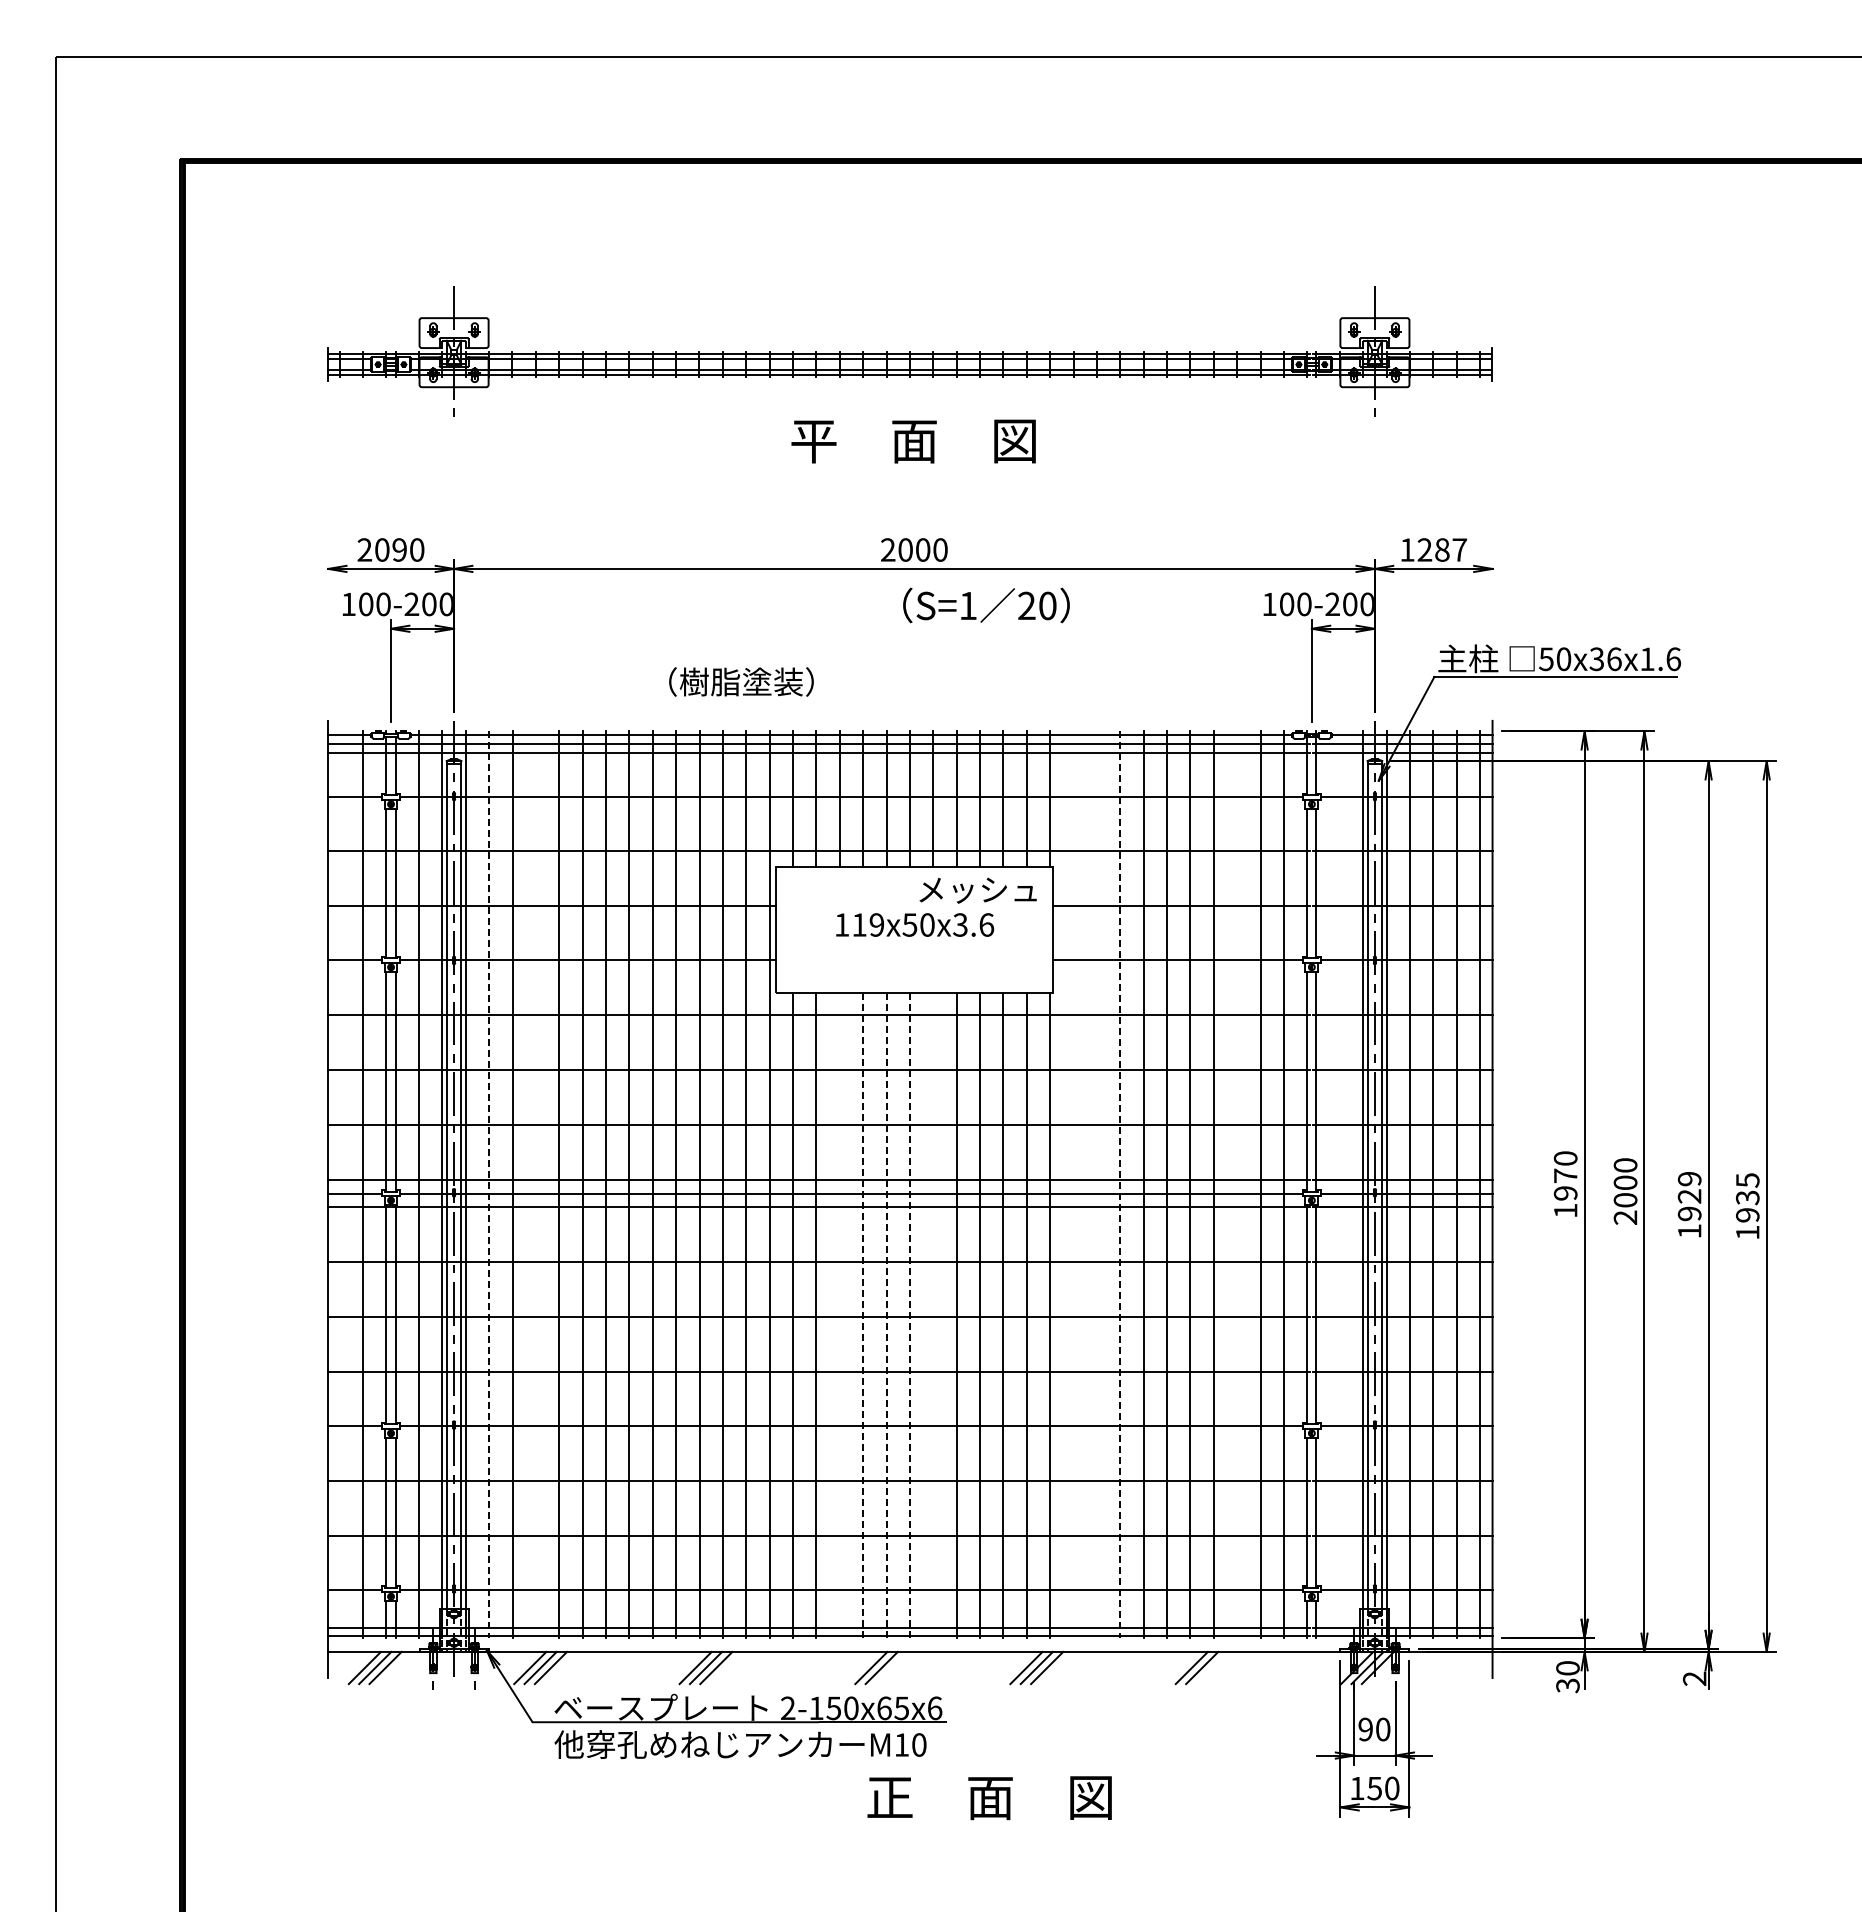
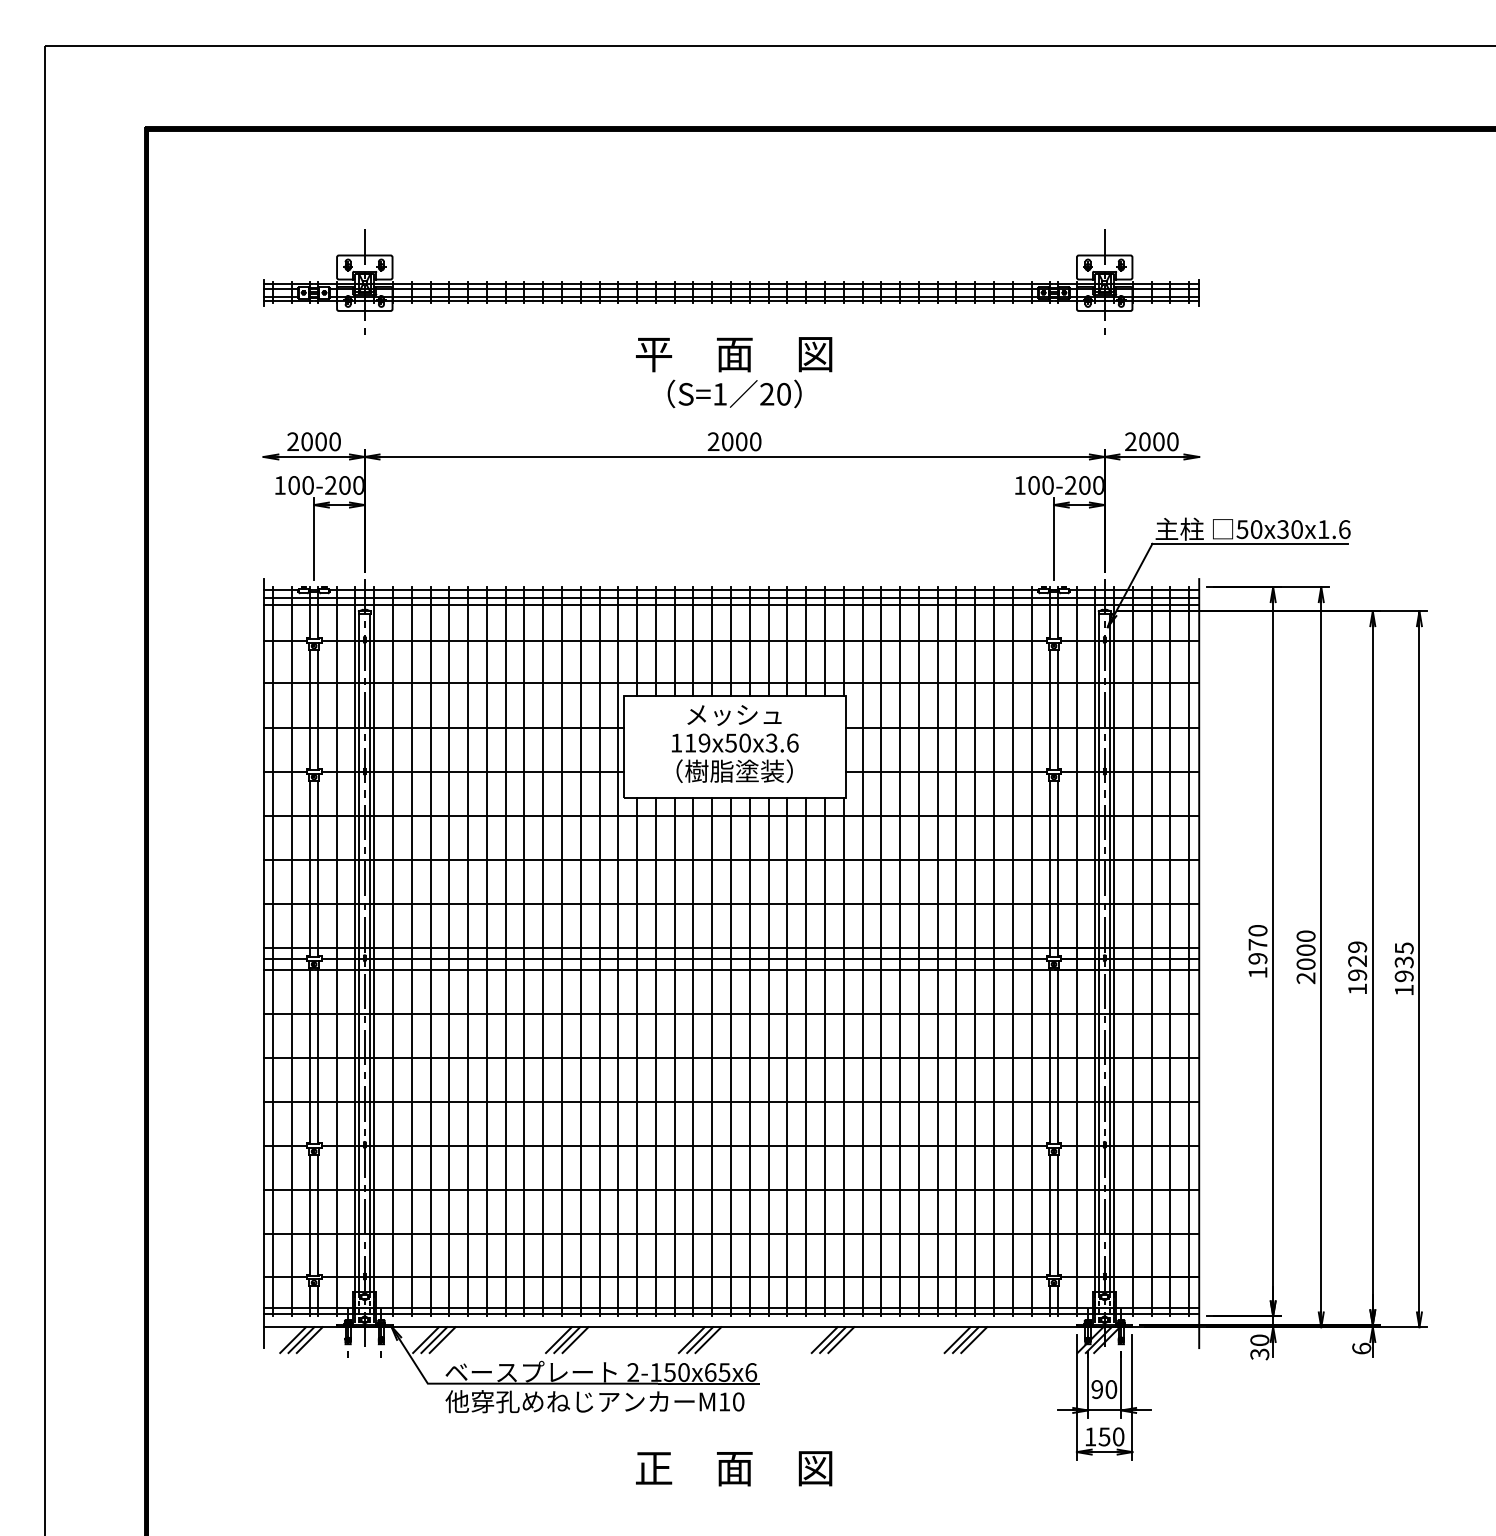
text: (399, 549) -> (320, 441), 2090 -> 2000
text: (1433, 549) -> (1151, 441), 1287 -> 2000
text: (986, 605) -> (734, 393), moved
text: (1614, 658) -> (1297, 528), 50x36x1.6 -> 50x30x1.6
text: (741, 681) -> (734, 770), moved
text: (977, 890) -> (733, 715), moved
line: (339, 1184) -> (272, 951), added
line: (489, 1184) -> (393, 951), dashed -> solid
line: (535, 1184) -> (430, 951), added
line: (1073, 1184) -> (862, 951), added
line: (1096, 1184) -> (880, 951), added
line: (1120, 1184) -> (900, 951), dashed -> solid
line: (1237, 1184) -> (994, 951), added
line: (1339, 1184) -> (1076, 951), added
line: (839, 1315) -> (674, 1056), added
line: (863, 1315) -> (693, 1056), dashed -> solid
line: (886, 1315) -> (712, 1056), dashed -> solid
line: (909, 1315) -> (730, 1056), dashed -> solid
line: (933, 1315) -> (750, 1056), added
line: (860, 1667) -> (691, 1339), added
line: (1212, 1667) -> (974, 1339), added
text: (1694, 1678) -> (1361, 1348), 2 -> 6
text: (989, 1798) -> (733, 1469), moved

